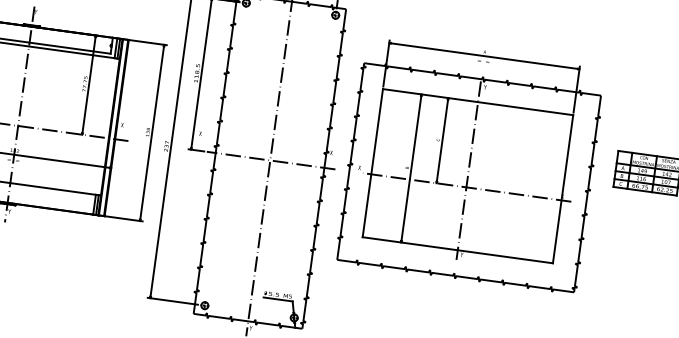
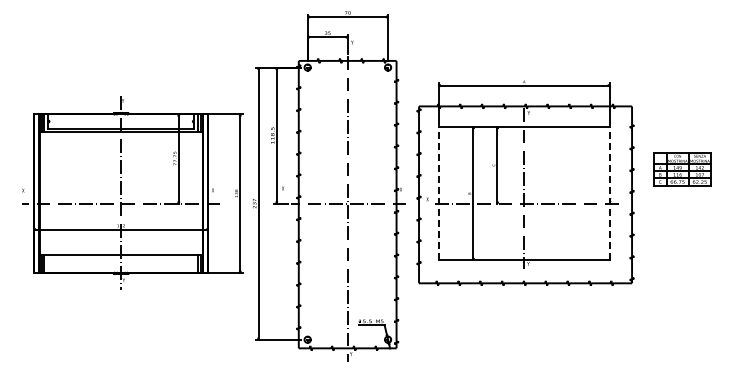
line: (372, 162) -> (438, 193), solid -> dashed
line: (562, 189) -> (609, 193), solid -> dashed

